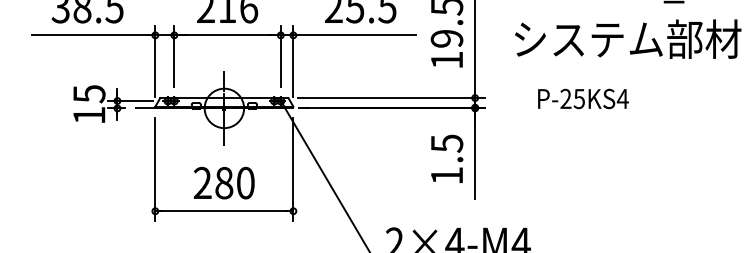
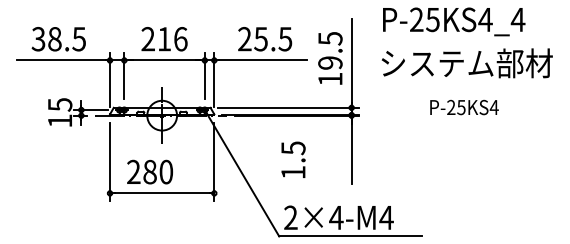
text: (583, 98) -> (464, 107), moved
text: (447, 158) -> (293, 159), moved
text: (223, 182) -> (149, 171), moved

